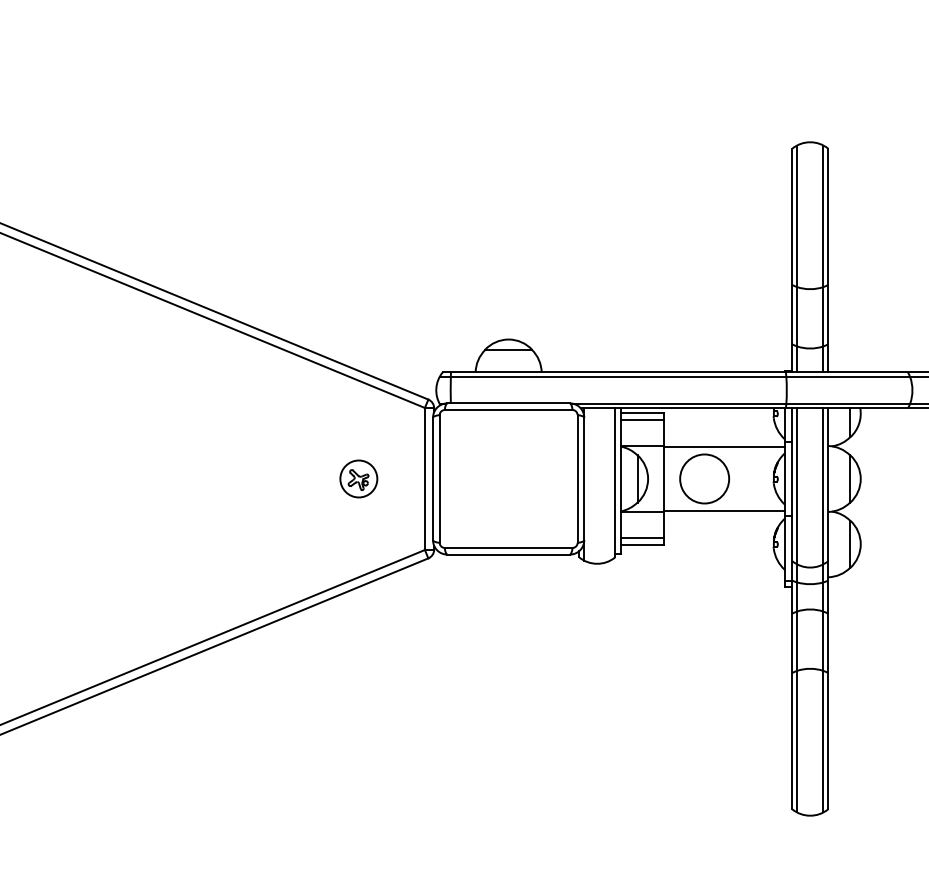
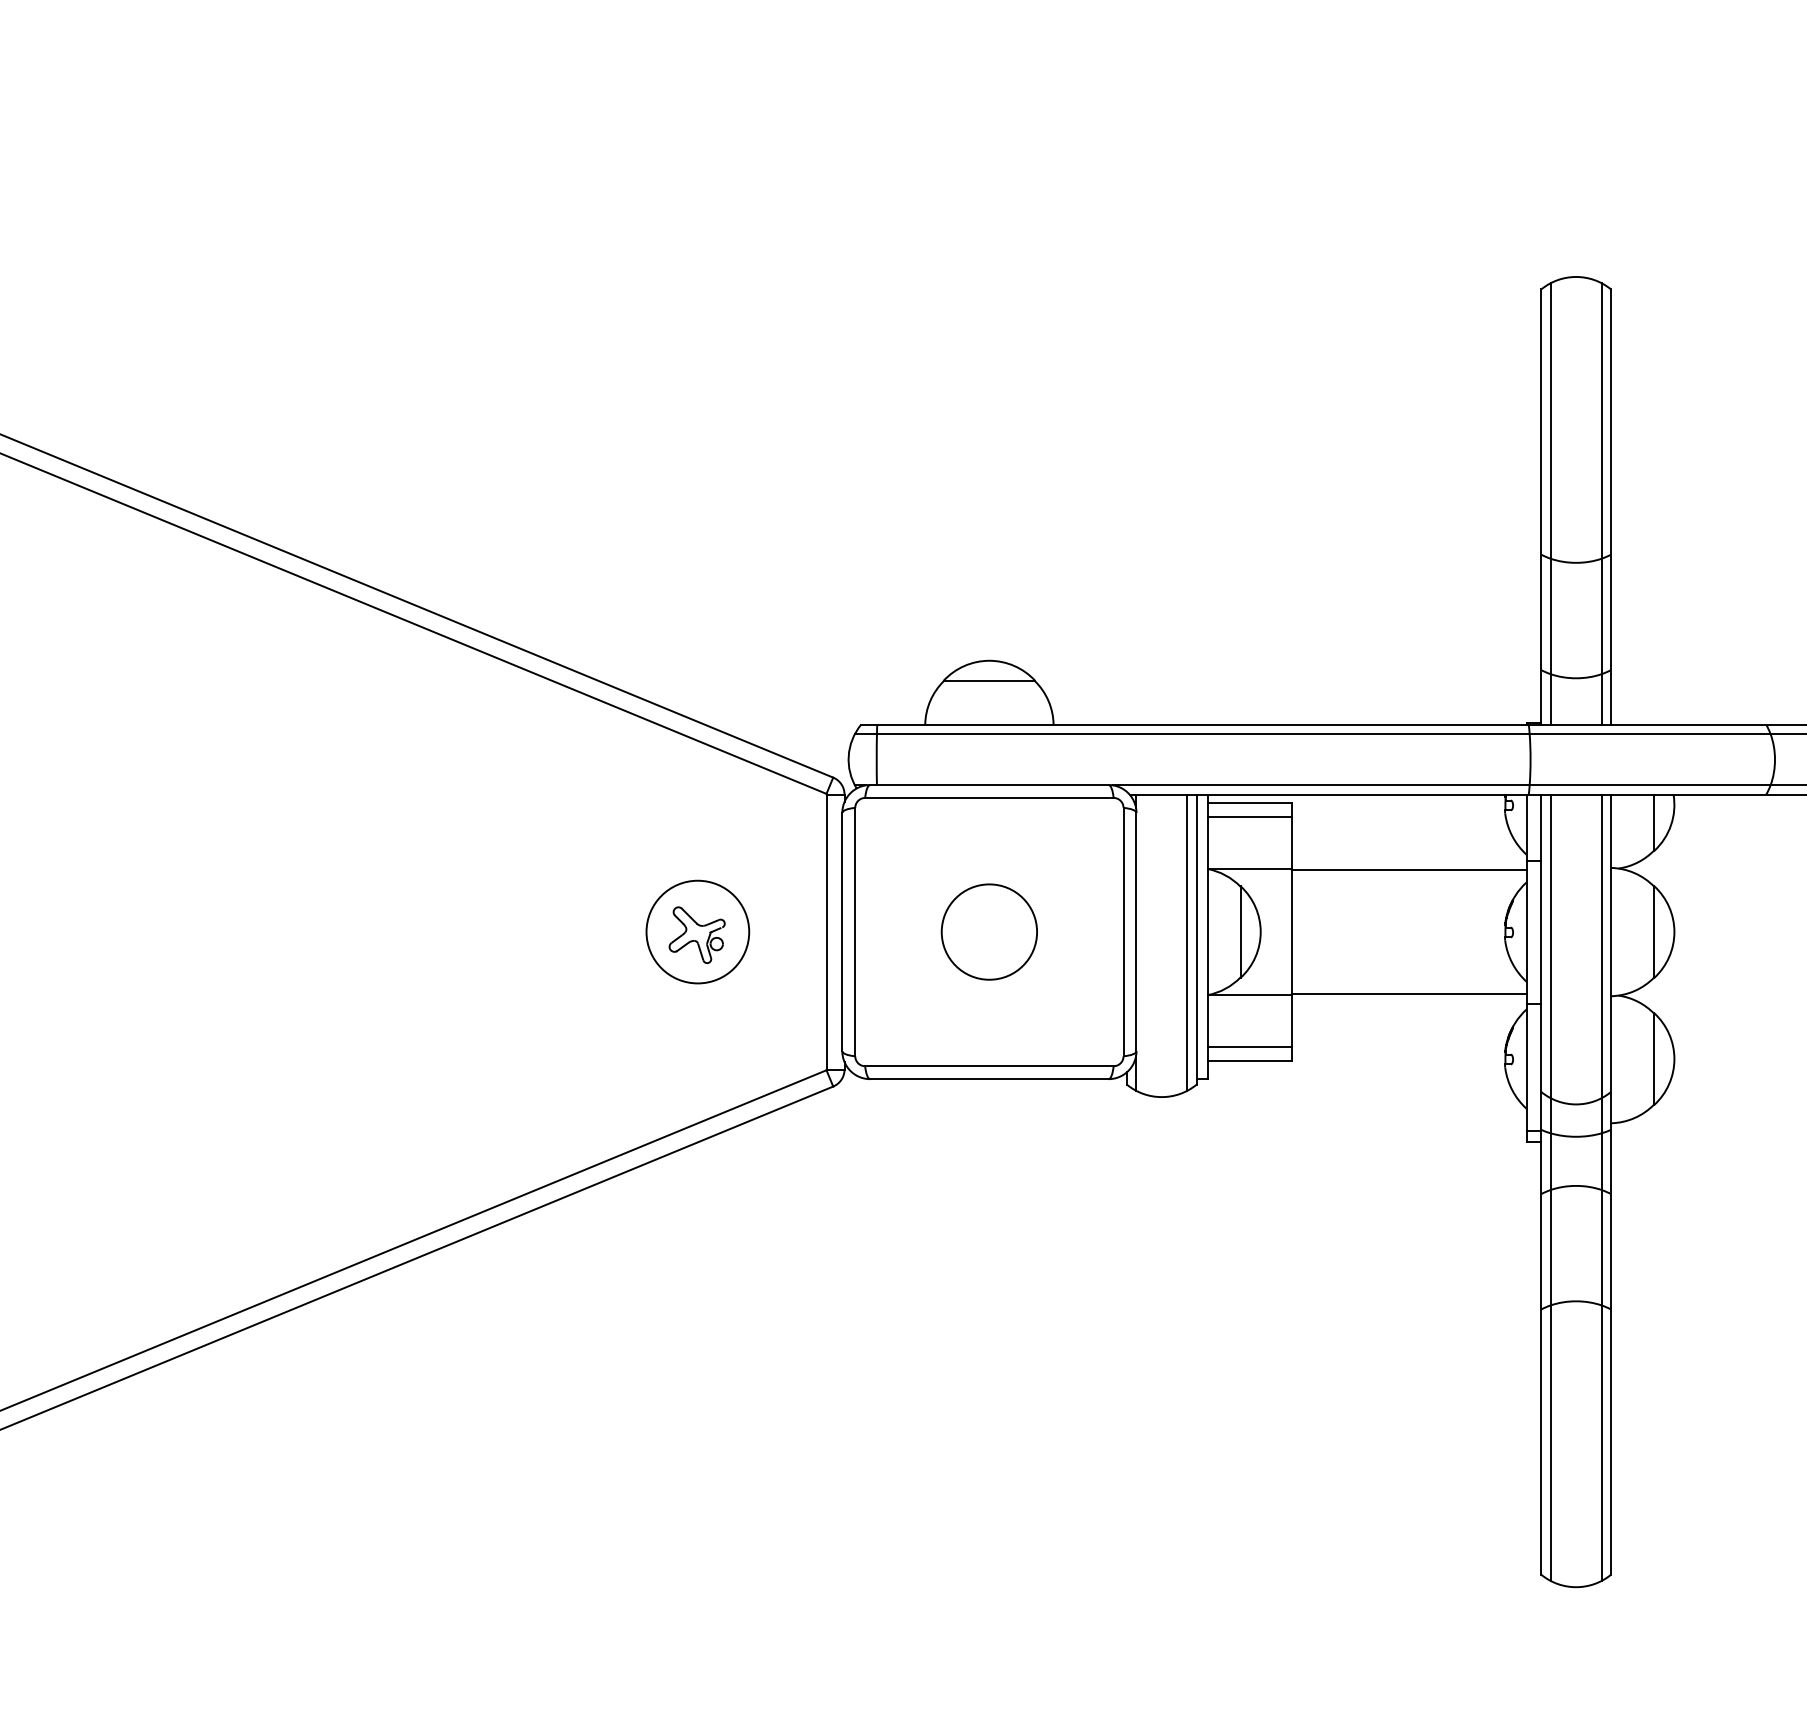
part: (358, 478) -> (697, 931), size x1.43
circle: (704, 478) -> (989, 931), moved
line: (610, 484) -> (1187, 942), added

